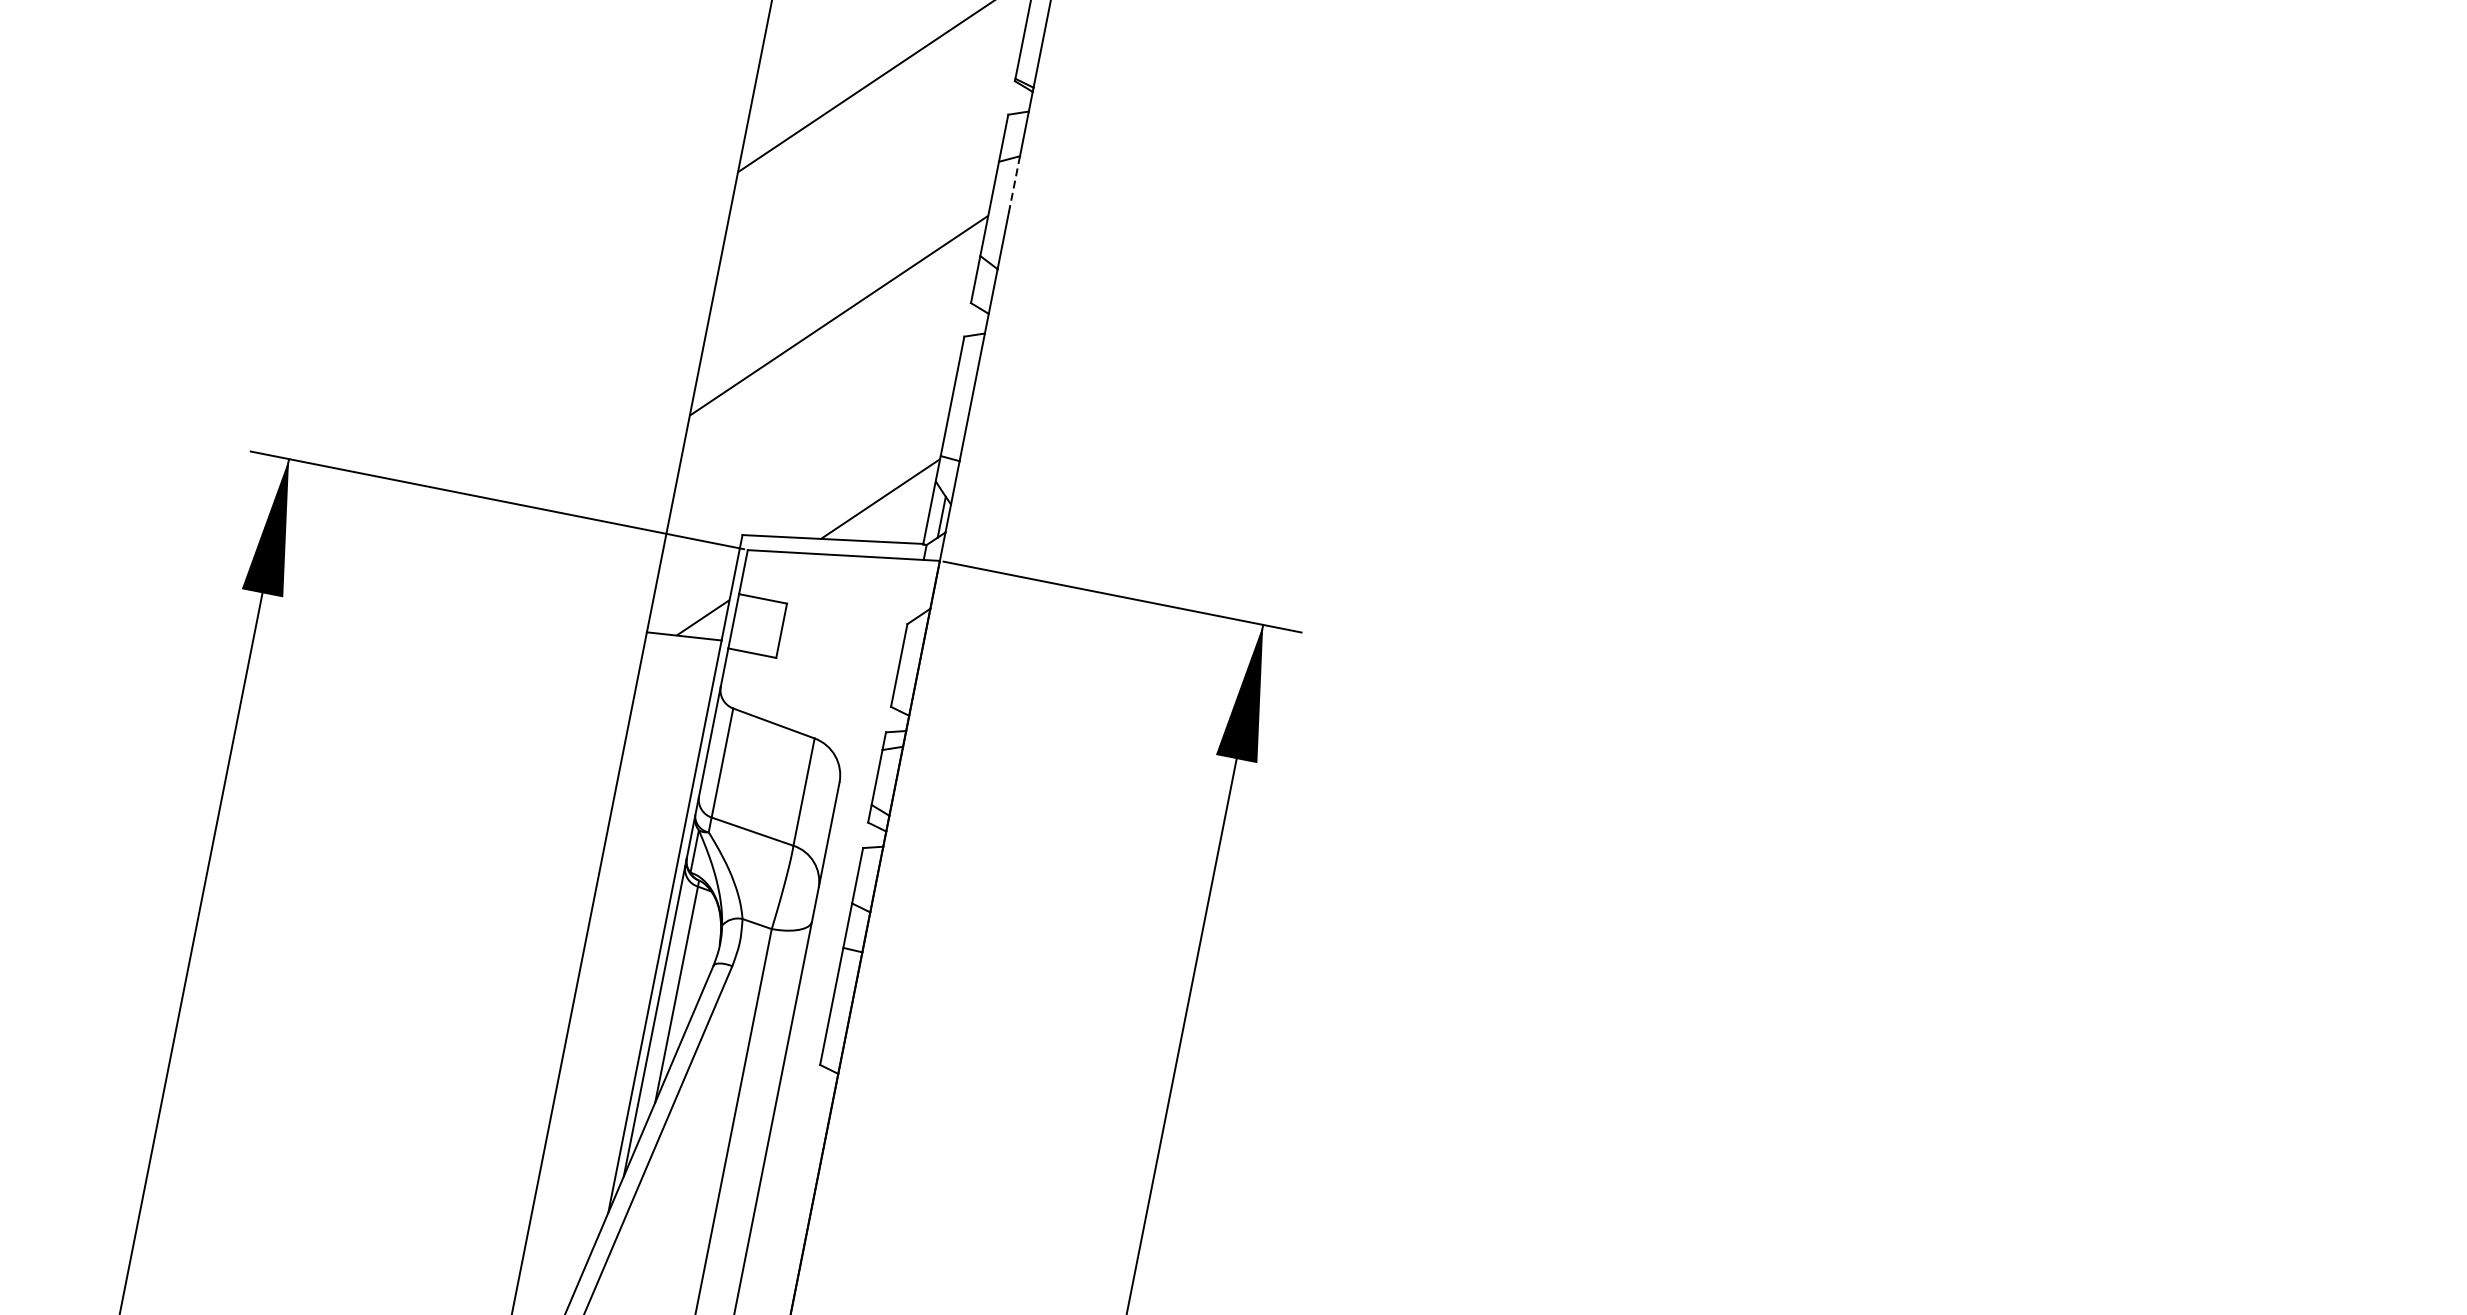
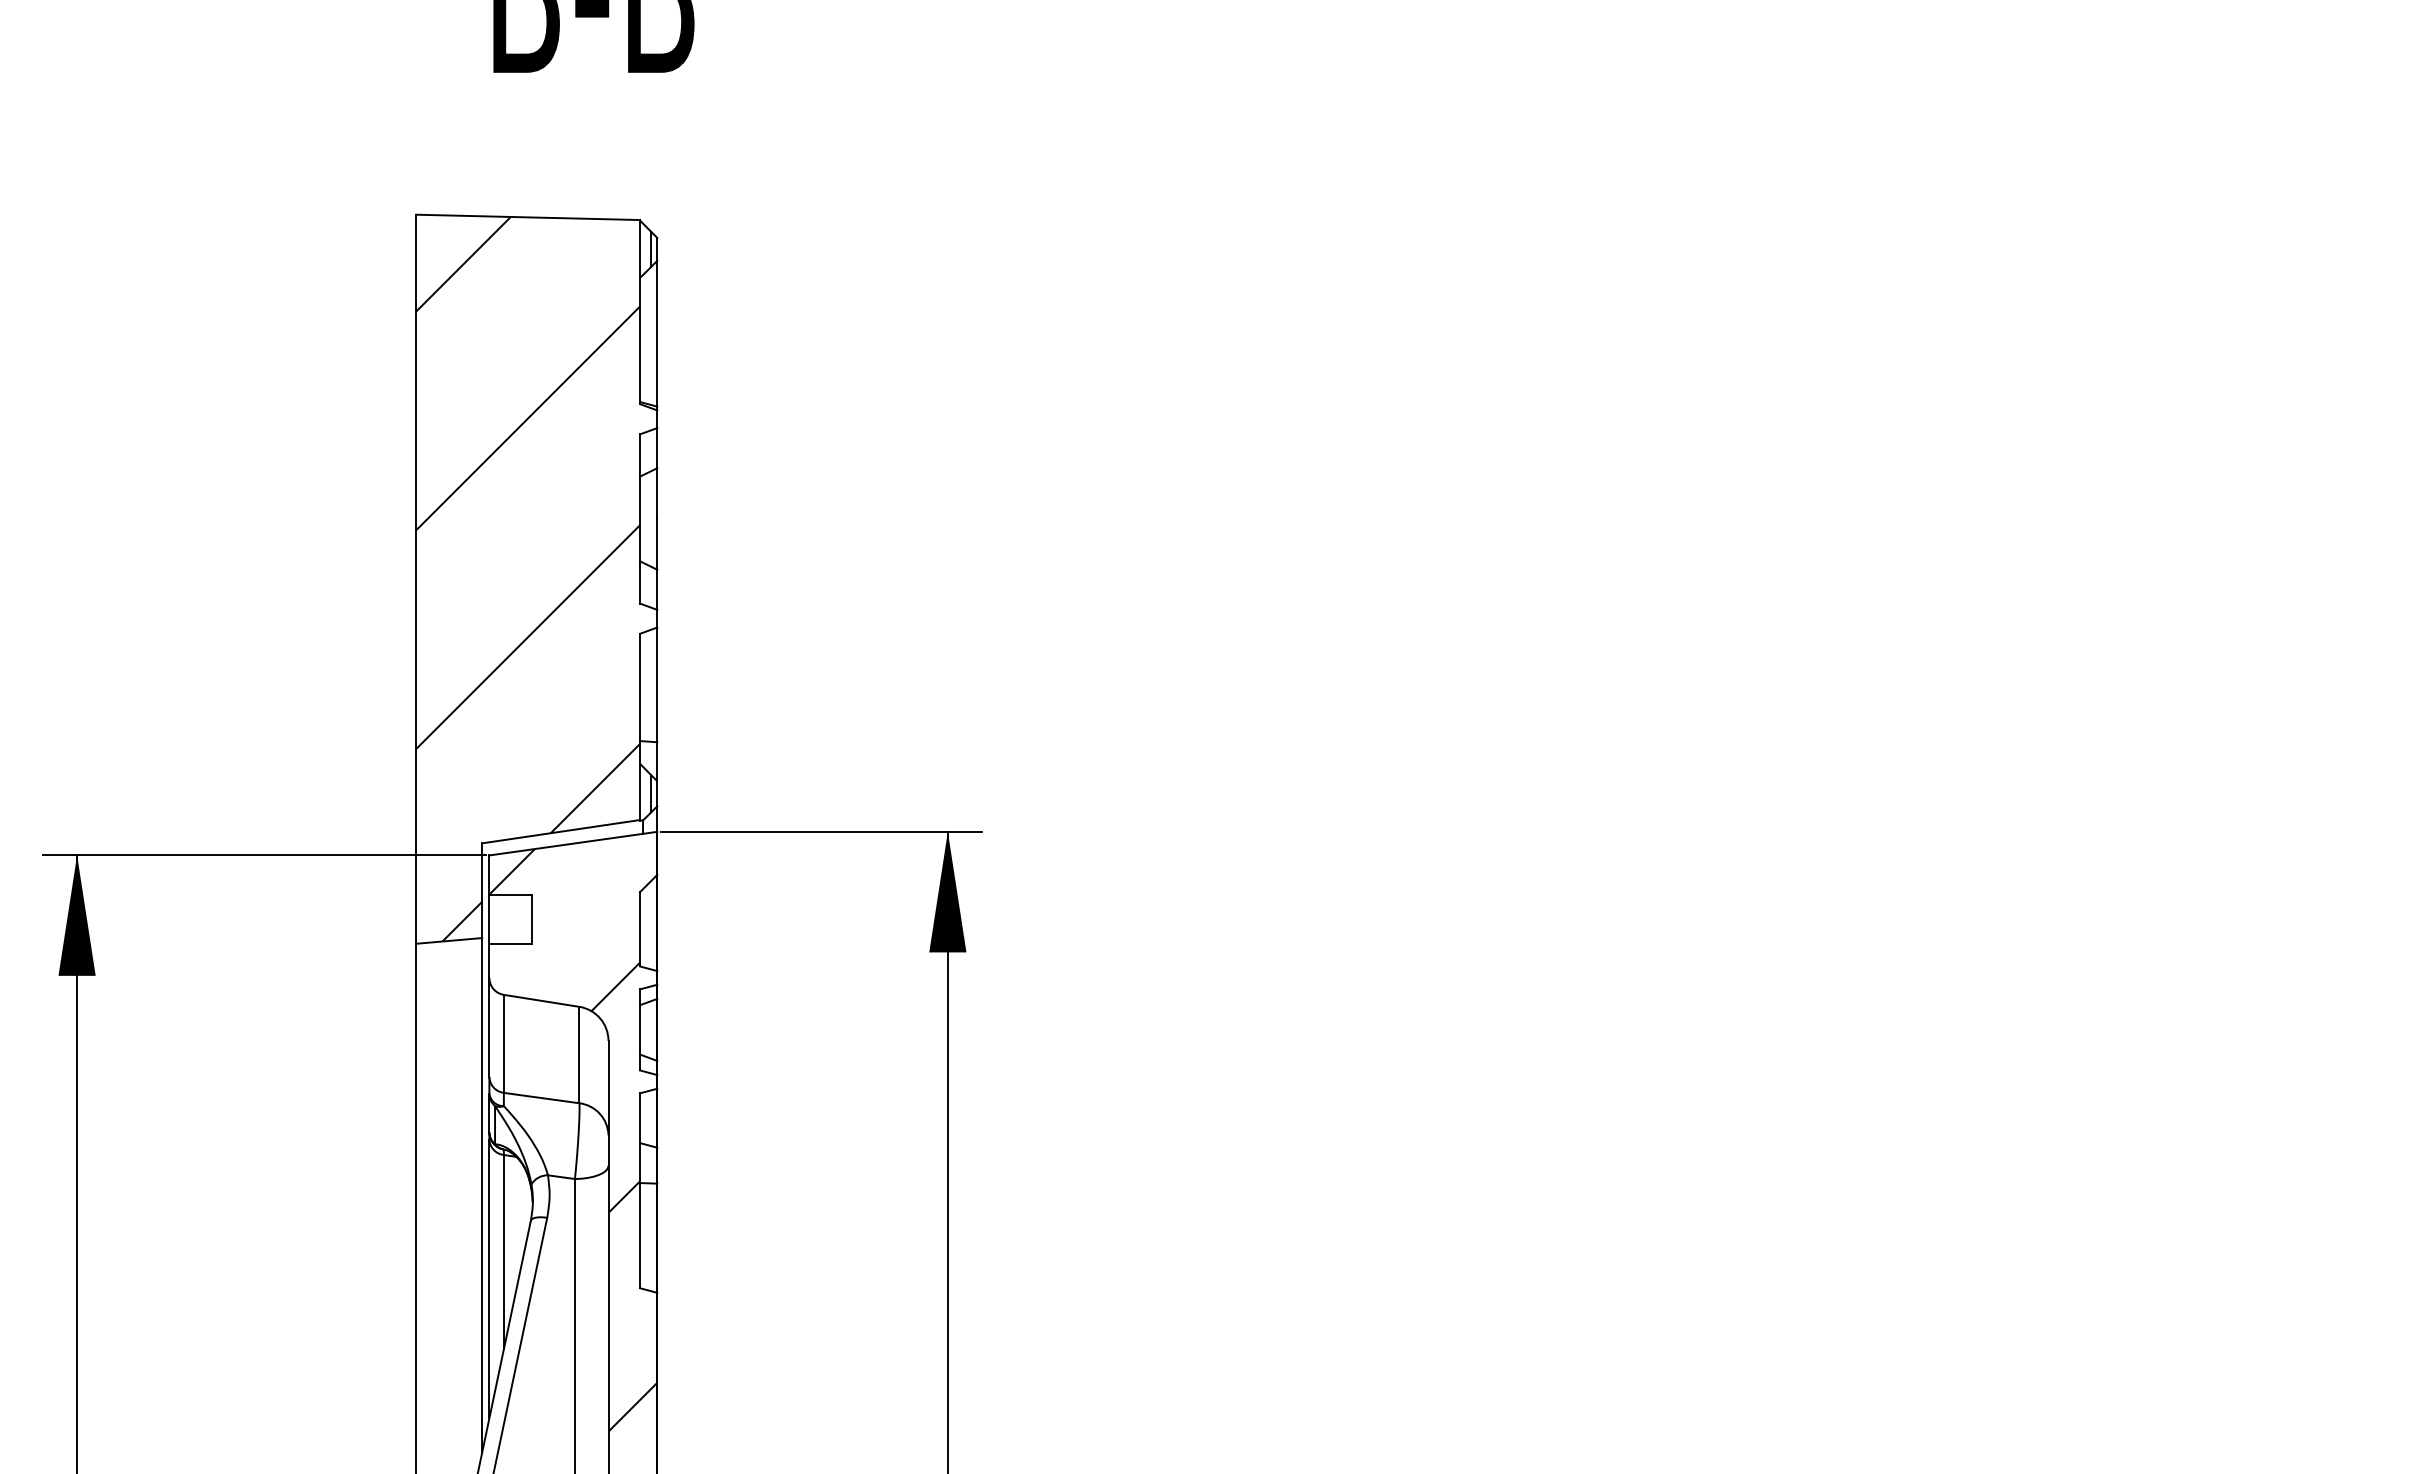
line: (1014, 185) -> (657, 494), dashed -> solid
hatch: (778, 885) -> (573, 1140), added

